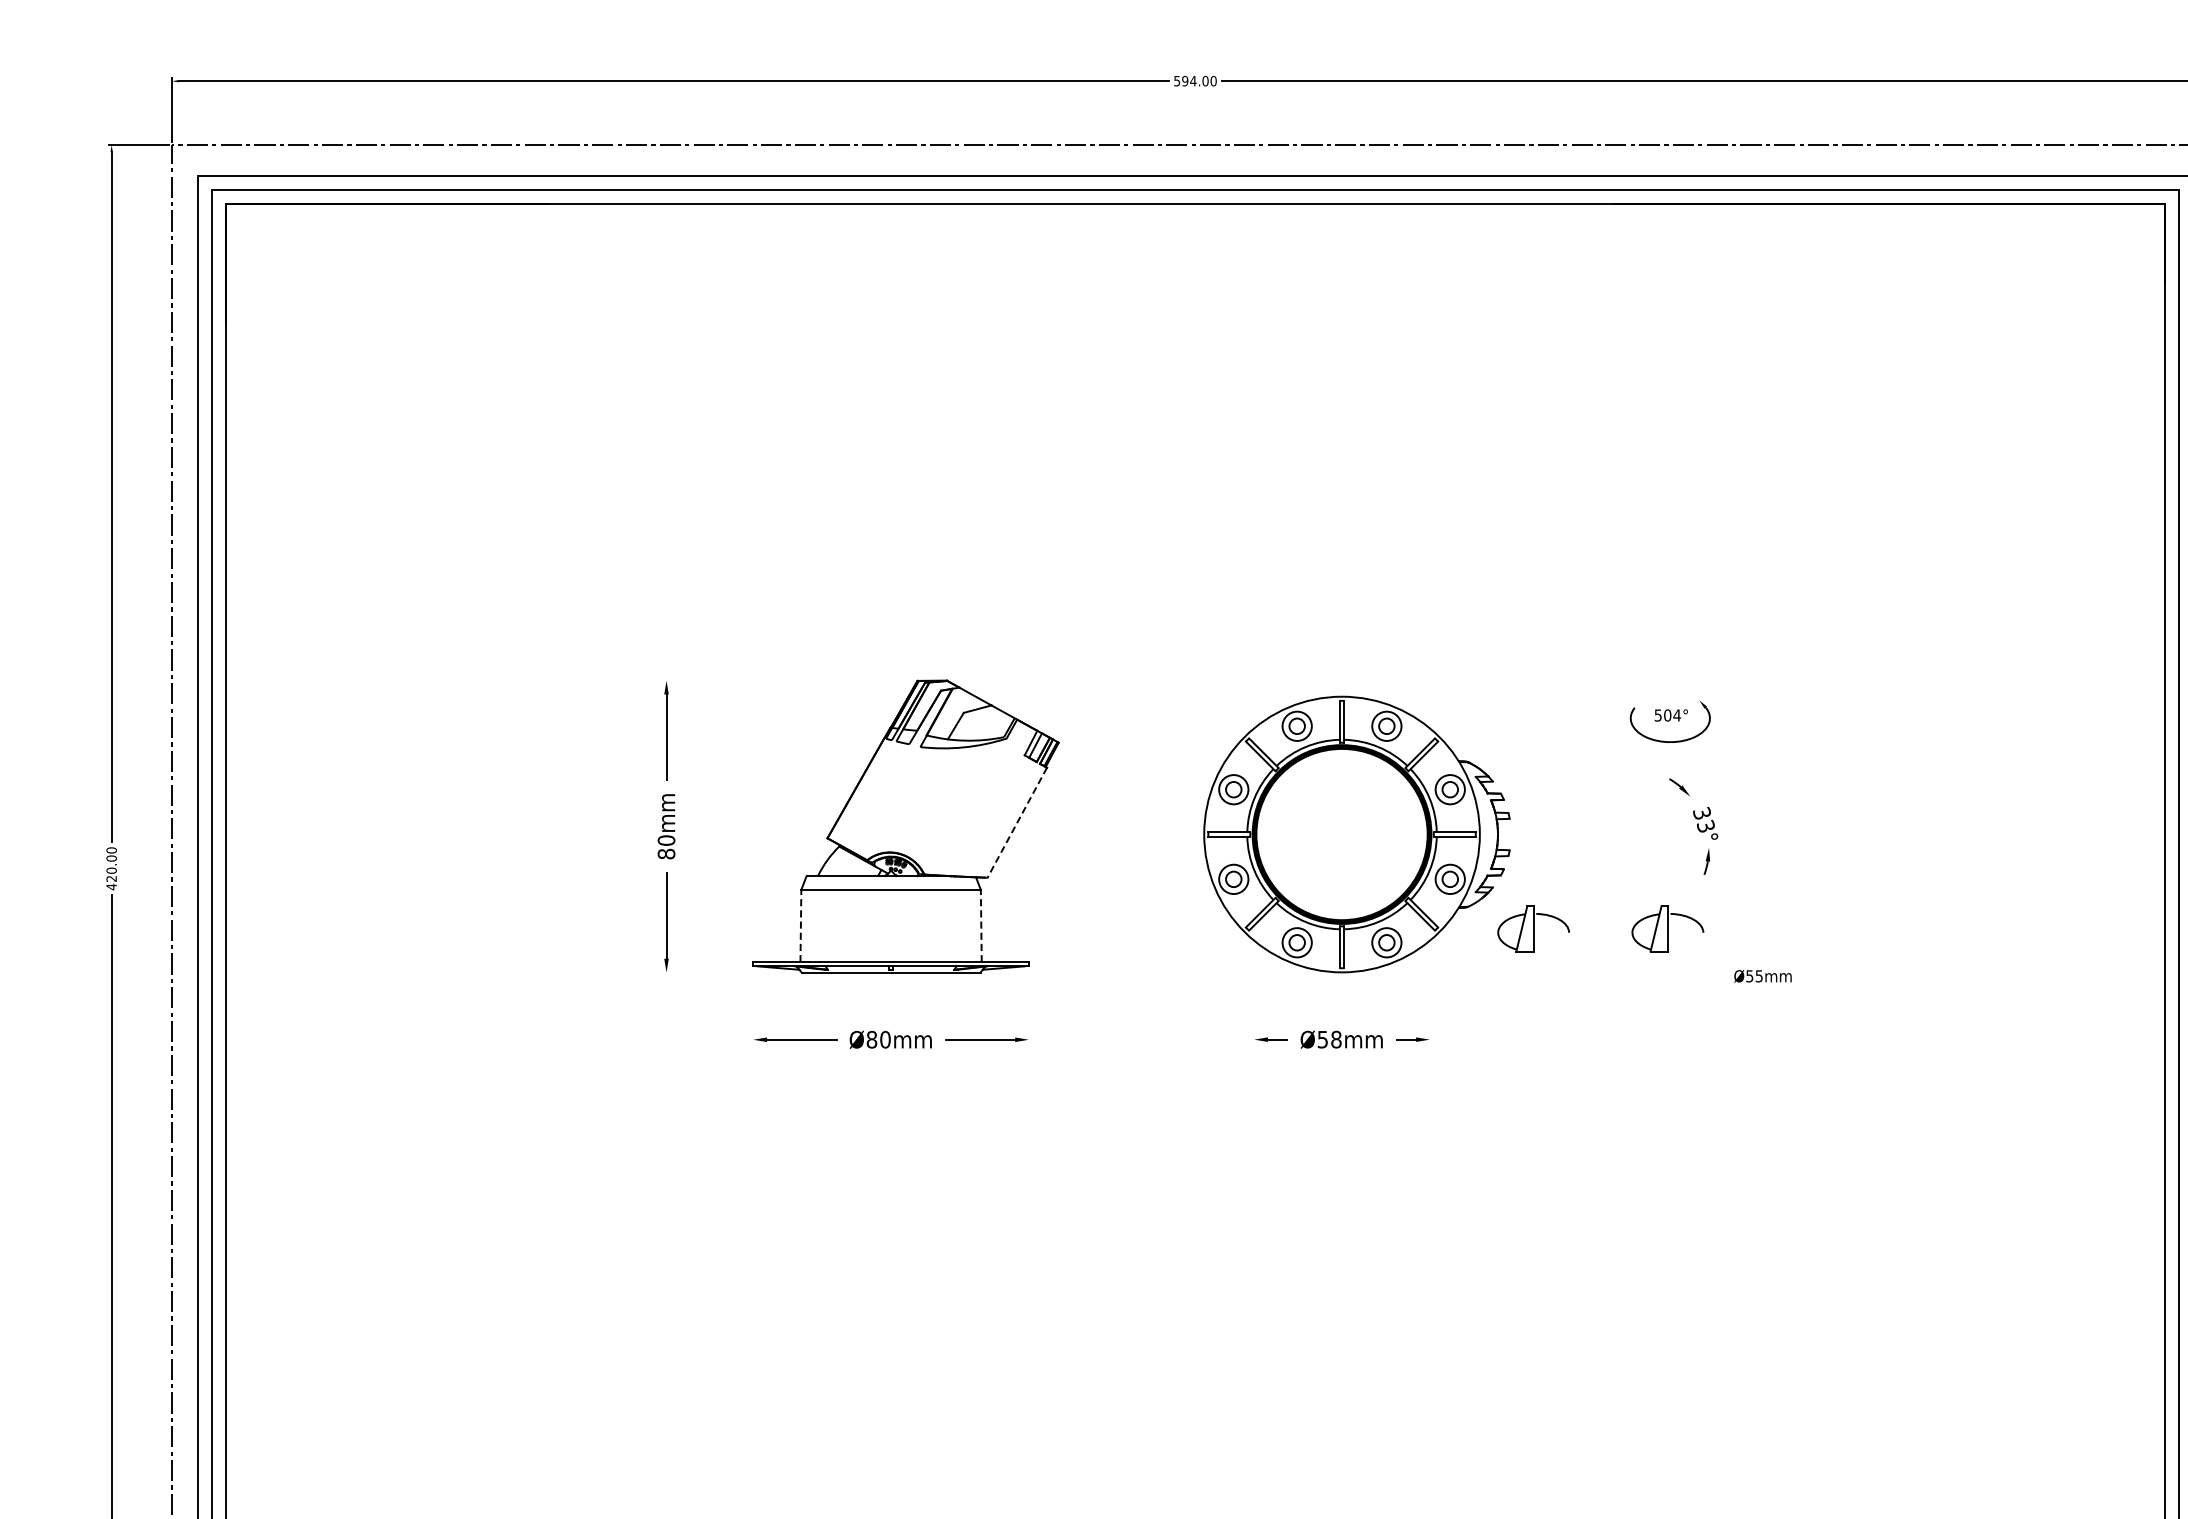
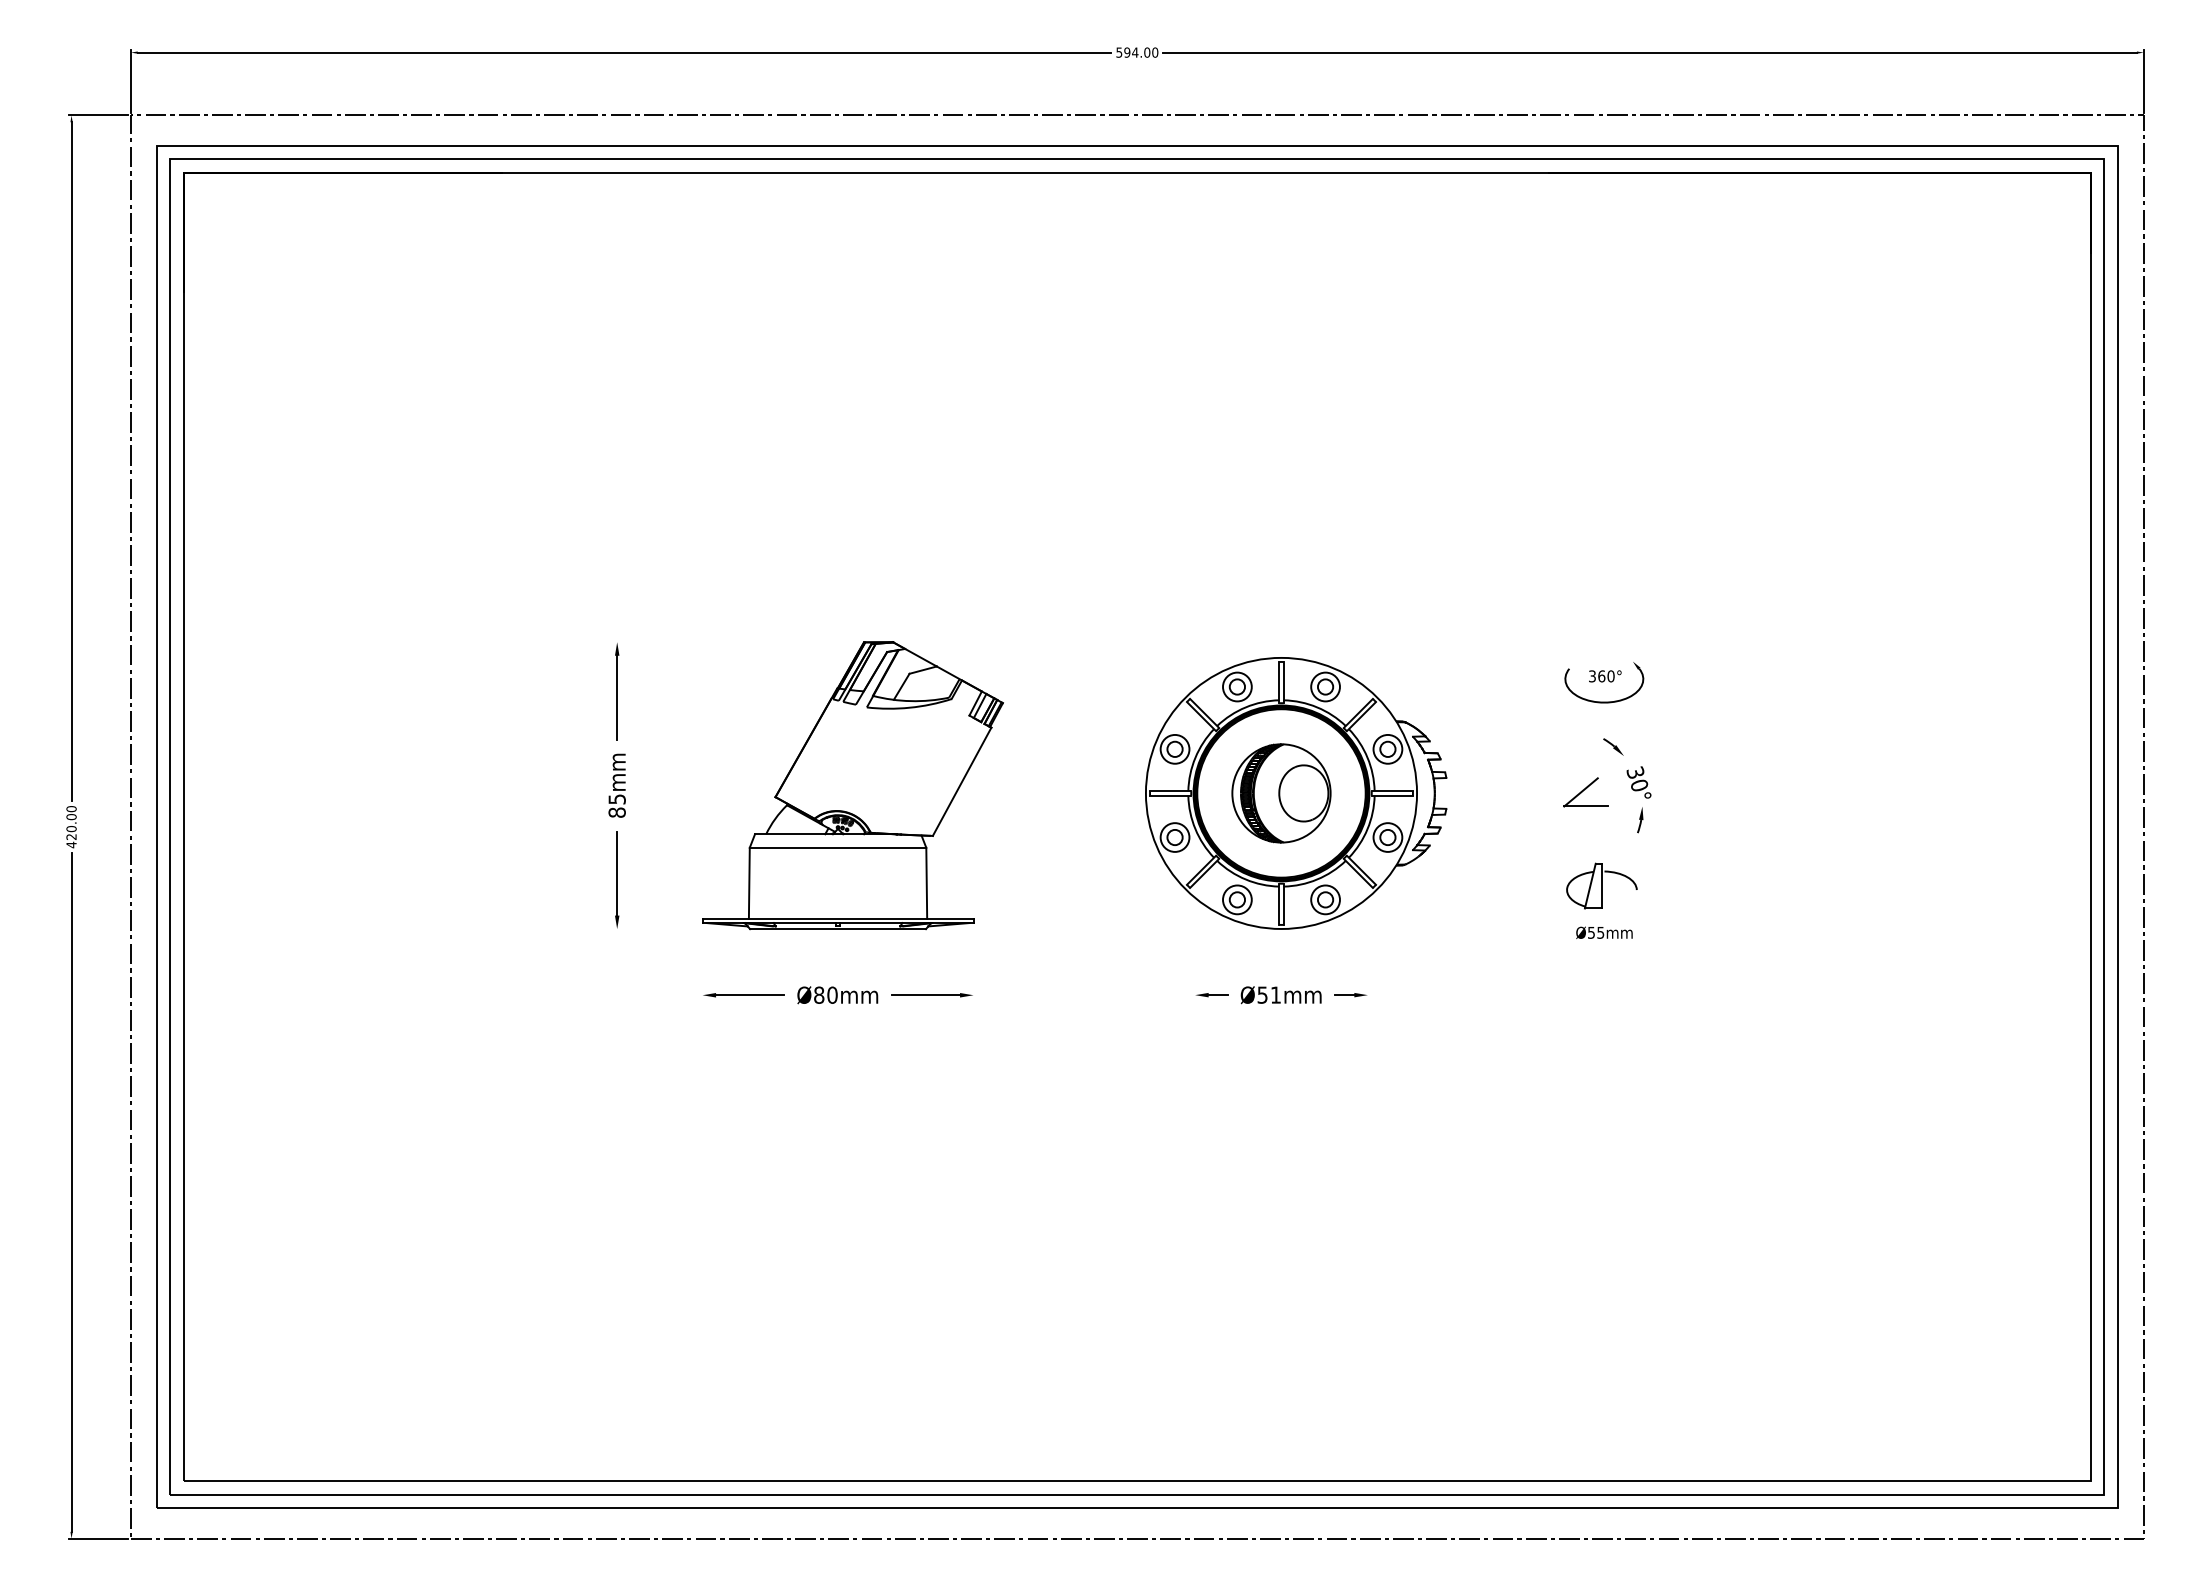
text: (1667, 715) -> (1601, 676), 504° -> 360°
line: (1017, 822) -> (962, 781), dashed -> solid
text: (1705, 826) -> (1638, 785), 33° -> 30°
part: (1651, 833) -> (1585, 792), added
part: (1342, 834) -> (1281, 793), added
text: (665, 840) -> (616, 799), 80mm -> 85mm
line: (801, 926) -> (749, 883), dashed -> solid
line: (981, 926) -> (926, 883), dashed -> solid
part: (1533, 928) -> (1469, 885), removed
text: (1763, 975) -> (1604, 932), moved
text: (1335, 1038) -> (1275, 994), Ø58mm -> Ø51mm

